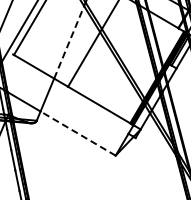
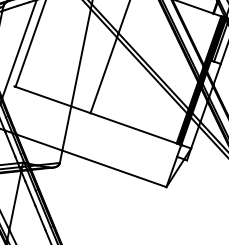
line: (69, 41) -> (81, 56), dashed -> solid
line: (78, 133) -> (114, 168), dashed -> solid

